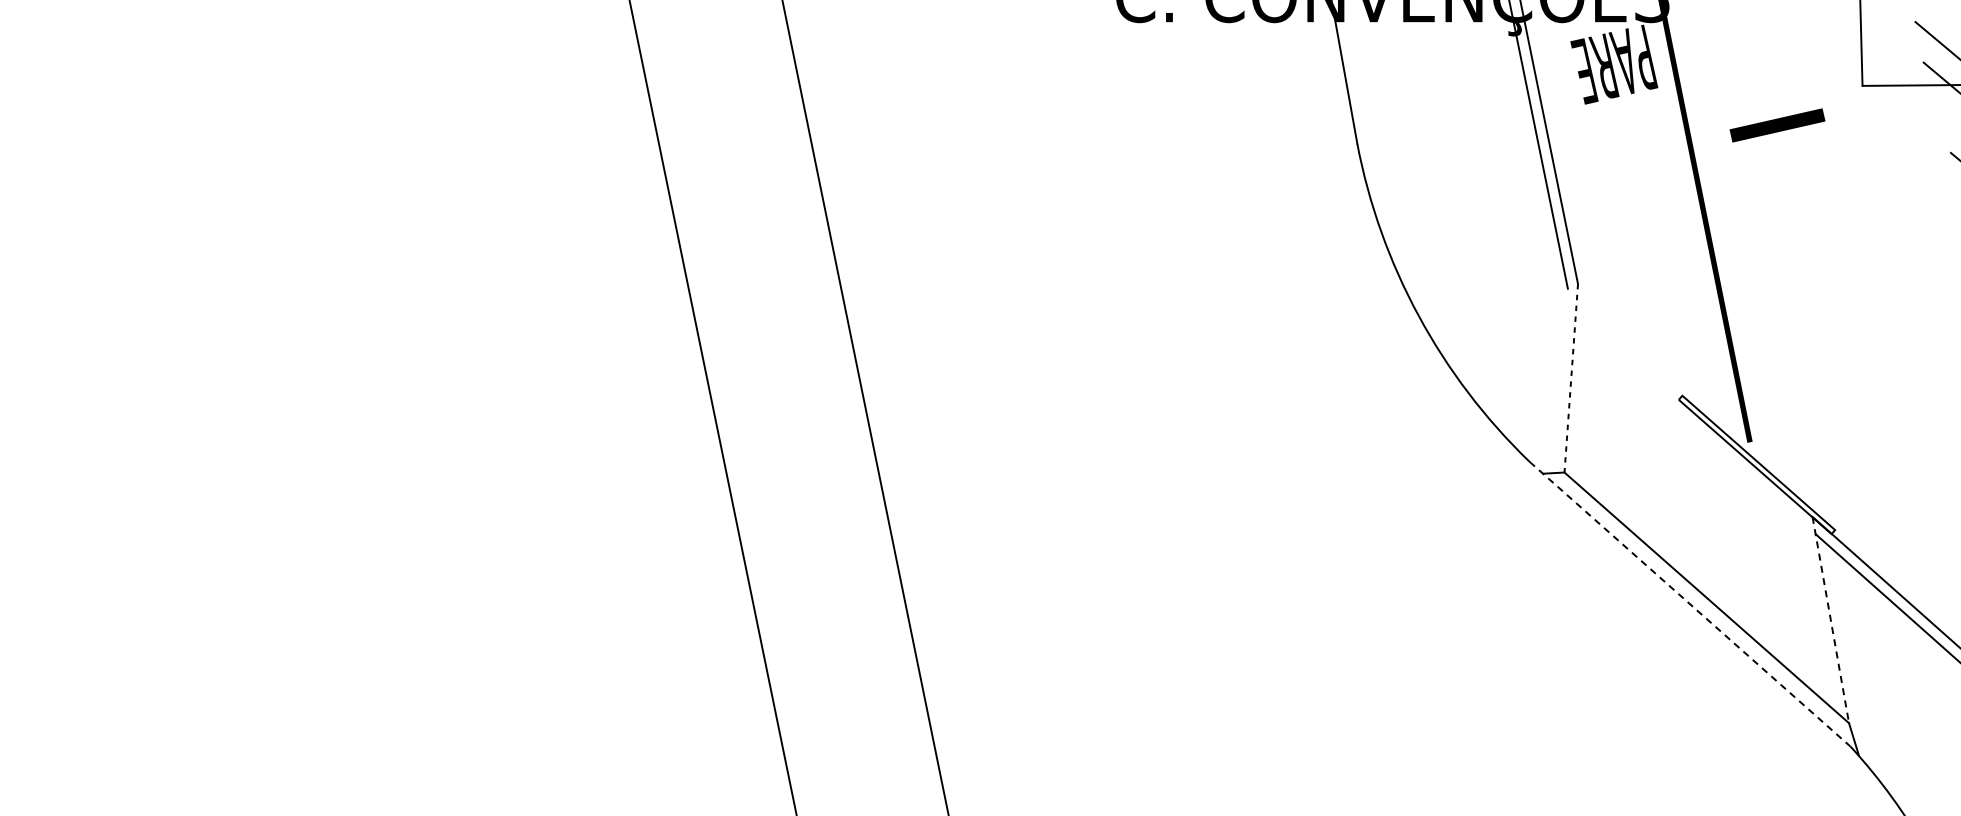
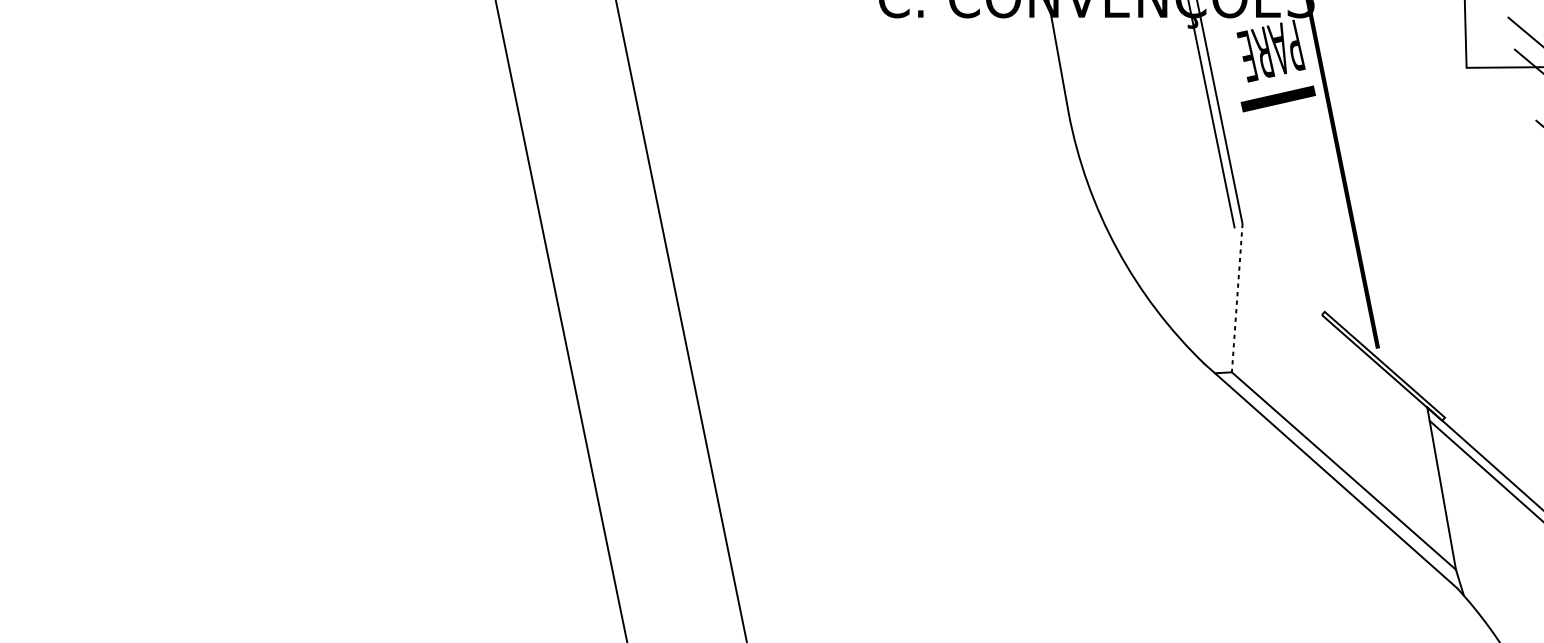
part: (1777, 125) -> (1278, 99), moved
line: (1690, 604) -> (1331, 476), dashed -> solid
line: (1830, 620) -> (1441, 488), dashed -> solid

